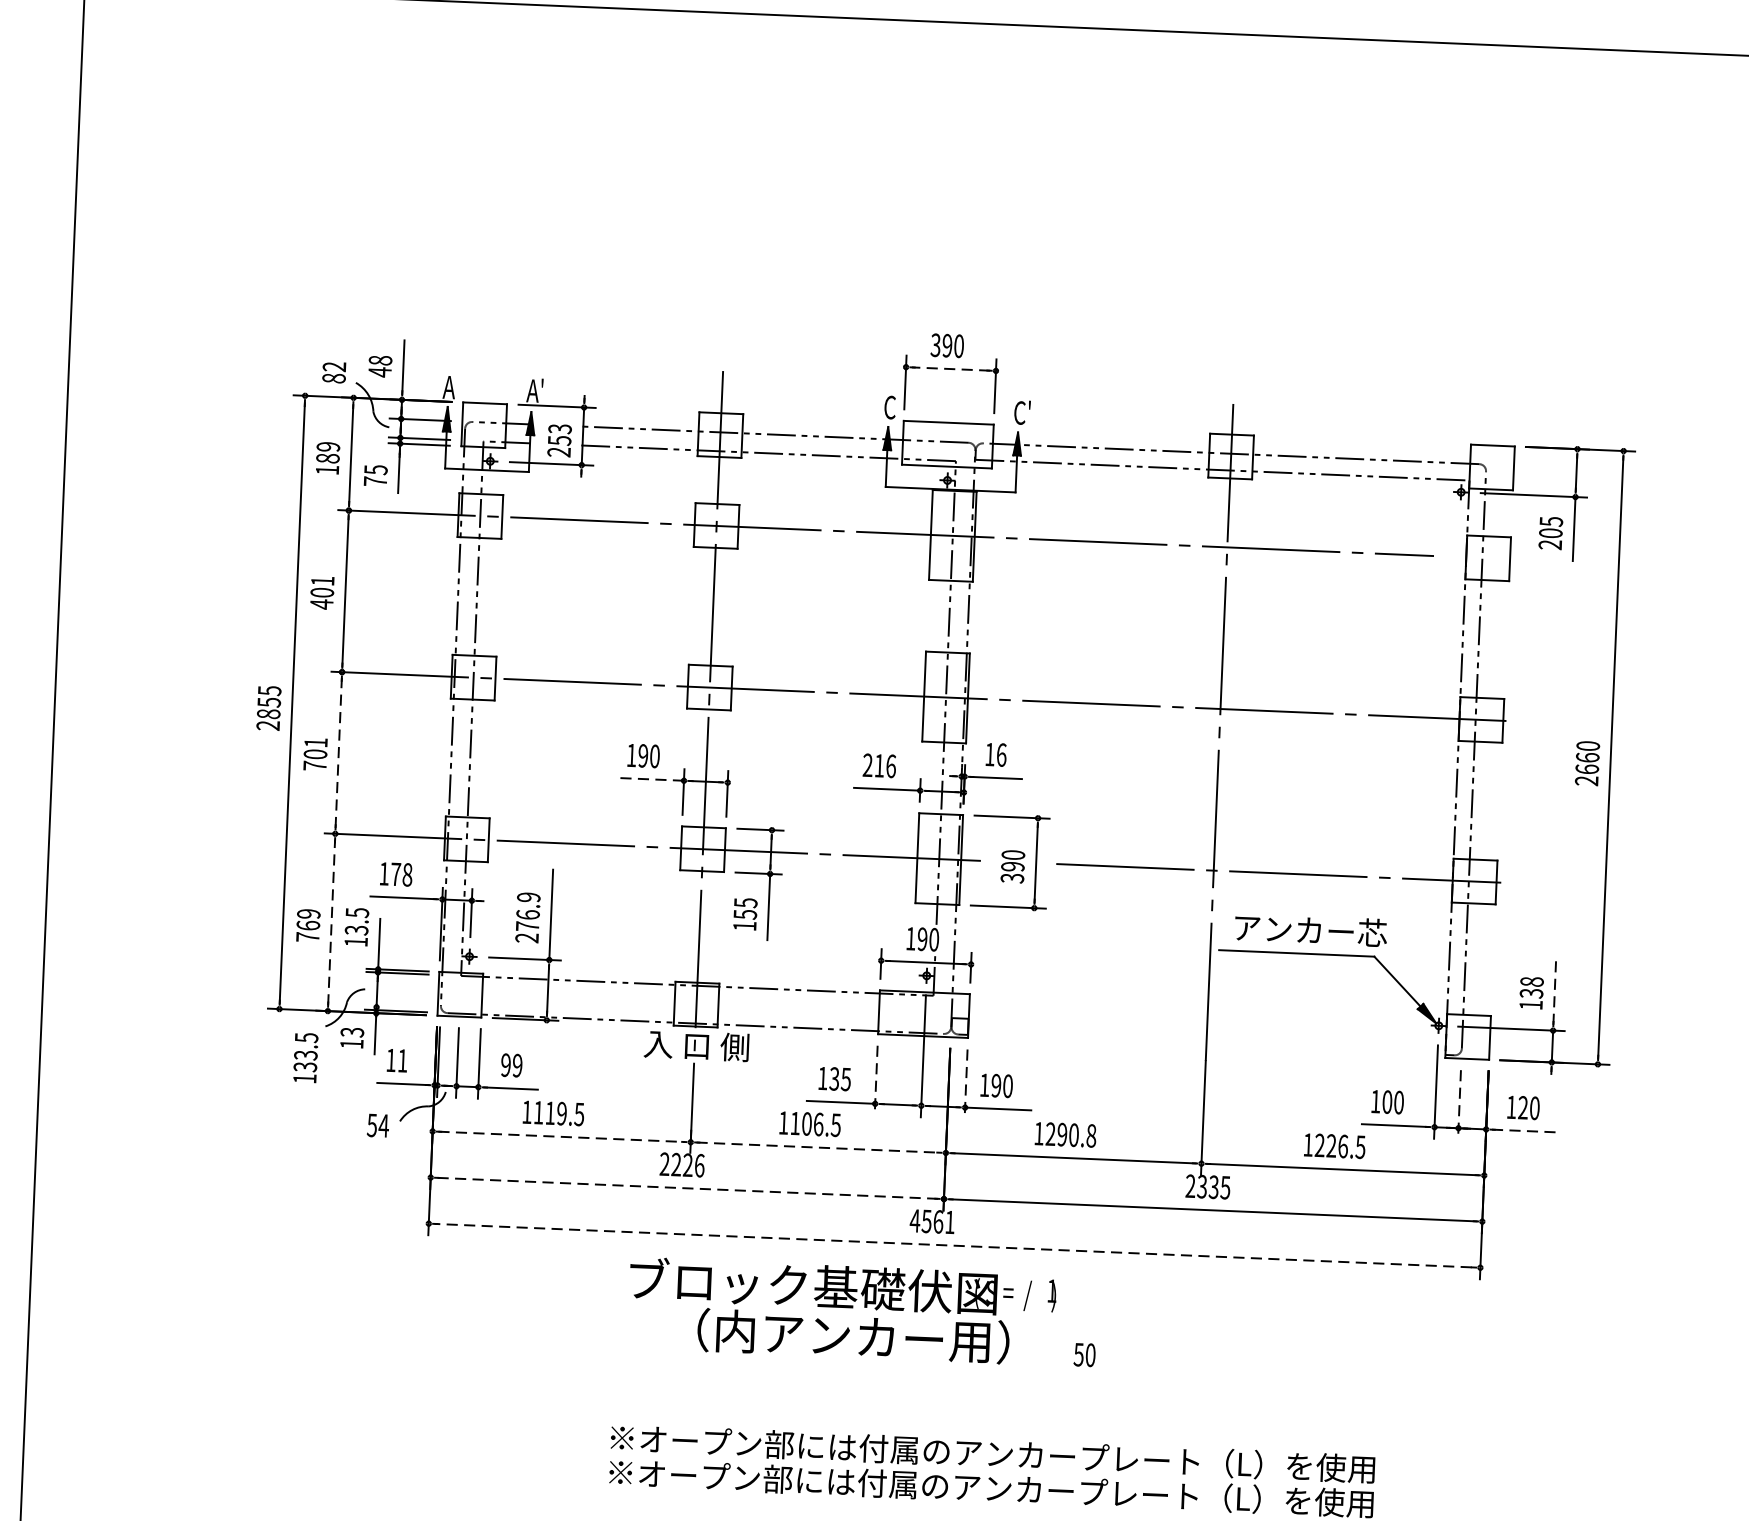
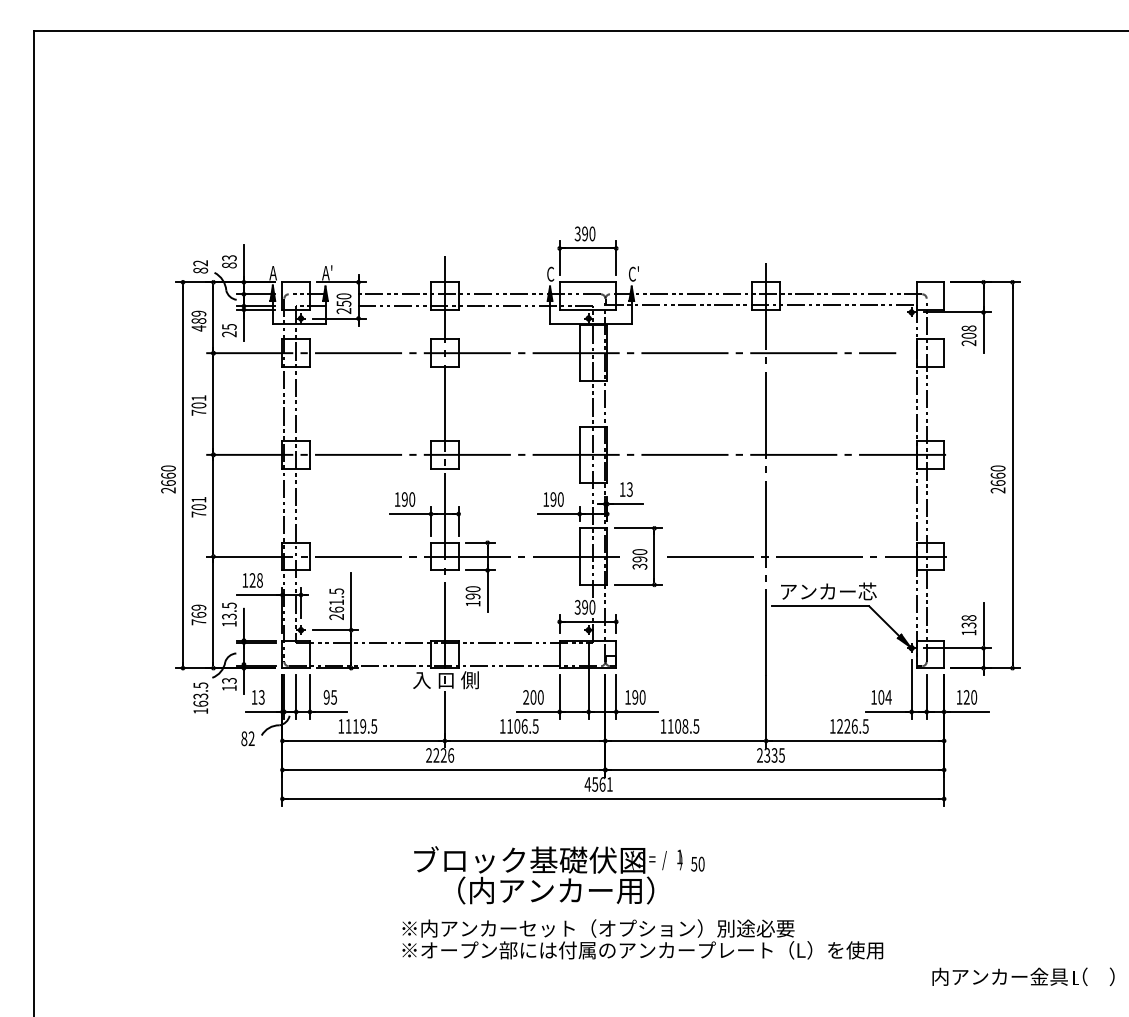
text: (380, 365) -> (229, 261), 48 -> 83
line: (950, 369) -> (587, 248), dashed -> solid
text: (559, 429) -> (343, 296), 253 -> 250
text: (326, 470) -> (198, 328), 189 -> 489
text: (375, 481) -> (229, 334), 75 -> 25
text: (1550, 521) -> (968, 328), 205 -> 208
text: (321, 603) -> (198, 412), 401 -> 701
text: (269, 701) -> (168, 475), 2855 -> 2660
line: (338, 752) -> (213, 505), dashed -> solid
text: (1000, 754) -> (629, 489), 16 -> 13
text: (879, 765) -> (553, 499), 216 -> 190
line: (651, 780) -> (410, 514), dashed -> solid
text: (395, 874) -> (252, 580), 178 -> 128
text: (744, 908) -> (472, 592), 155 -> 190
text: (527, 911) -> (336, 600), 276.9 -> 261.5
line: (331, 921) -> (213, 611), dashed -> solid
text: (910, 937) -> (577, 606), 190 -> 390
line: (1554, 991) -> (983, 623), dashed -> solid
text: (402, 1060) -> (261, 697), 11 -> 13
text: (516, 1065) -> (333, 697), 99 -> 95
text: (304, 1066) -> (200, 703), 133.5 -> 163.5
text: (834, 1079) -> (533, 697), 135 -> 200
line: (875, 1080) -> (559, 697), dashed -> solid
line: (966, 1084) -> (616, 697), dashed -> solid
text: (1398, 1102) -> (888, 697), 100 -> 104
line: (1459, 1105) -> (926, 697), dashed -> solid
text: (377, 1125) -> (247, 738), 54 -> 82
line: (1524, 1130) -> (968, 711), dashed -> solid
text: (1071, 1135) -> (683, 726), 1290.8 -> 1108.5
line: (561, 1136) -> (363, 740), dashed -> solid
line: (818, 1146) -> (525, 740), dashed -> solid
line: (686, 1187) -> (443, 769), dashed -> solid
line: (951, 1244) -> (611, 798), dashed -> solid
text: (842, 1311) -> (548, 875), moved
text: (1008, 1454) -> (652, 928), ※オープン部には付属のアンカープレート（L）を使用 -> ※内アンカーセット（オプション）別途必要

